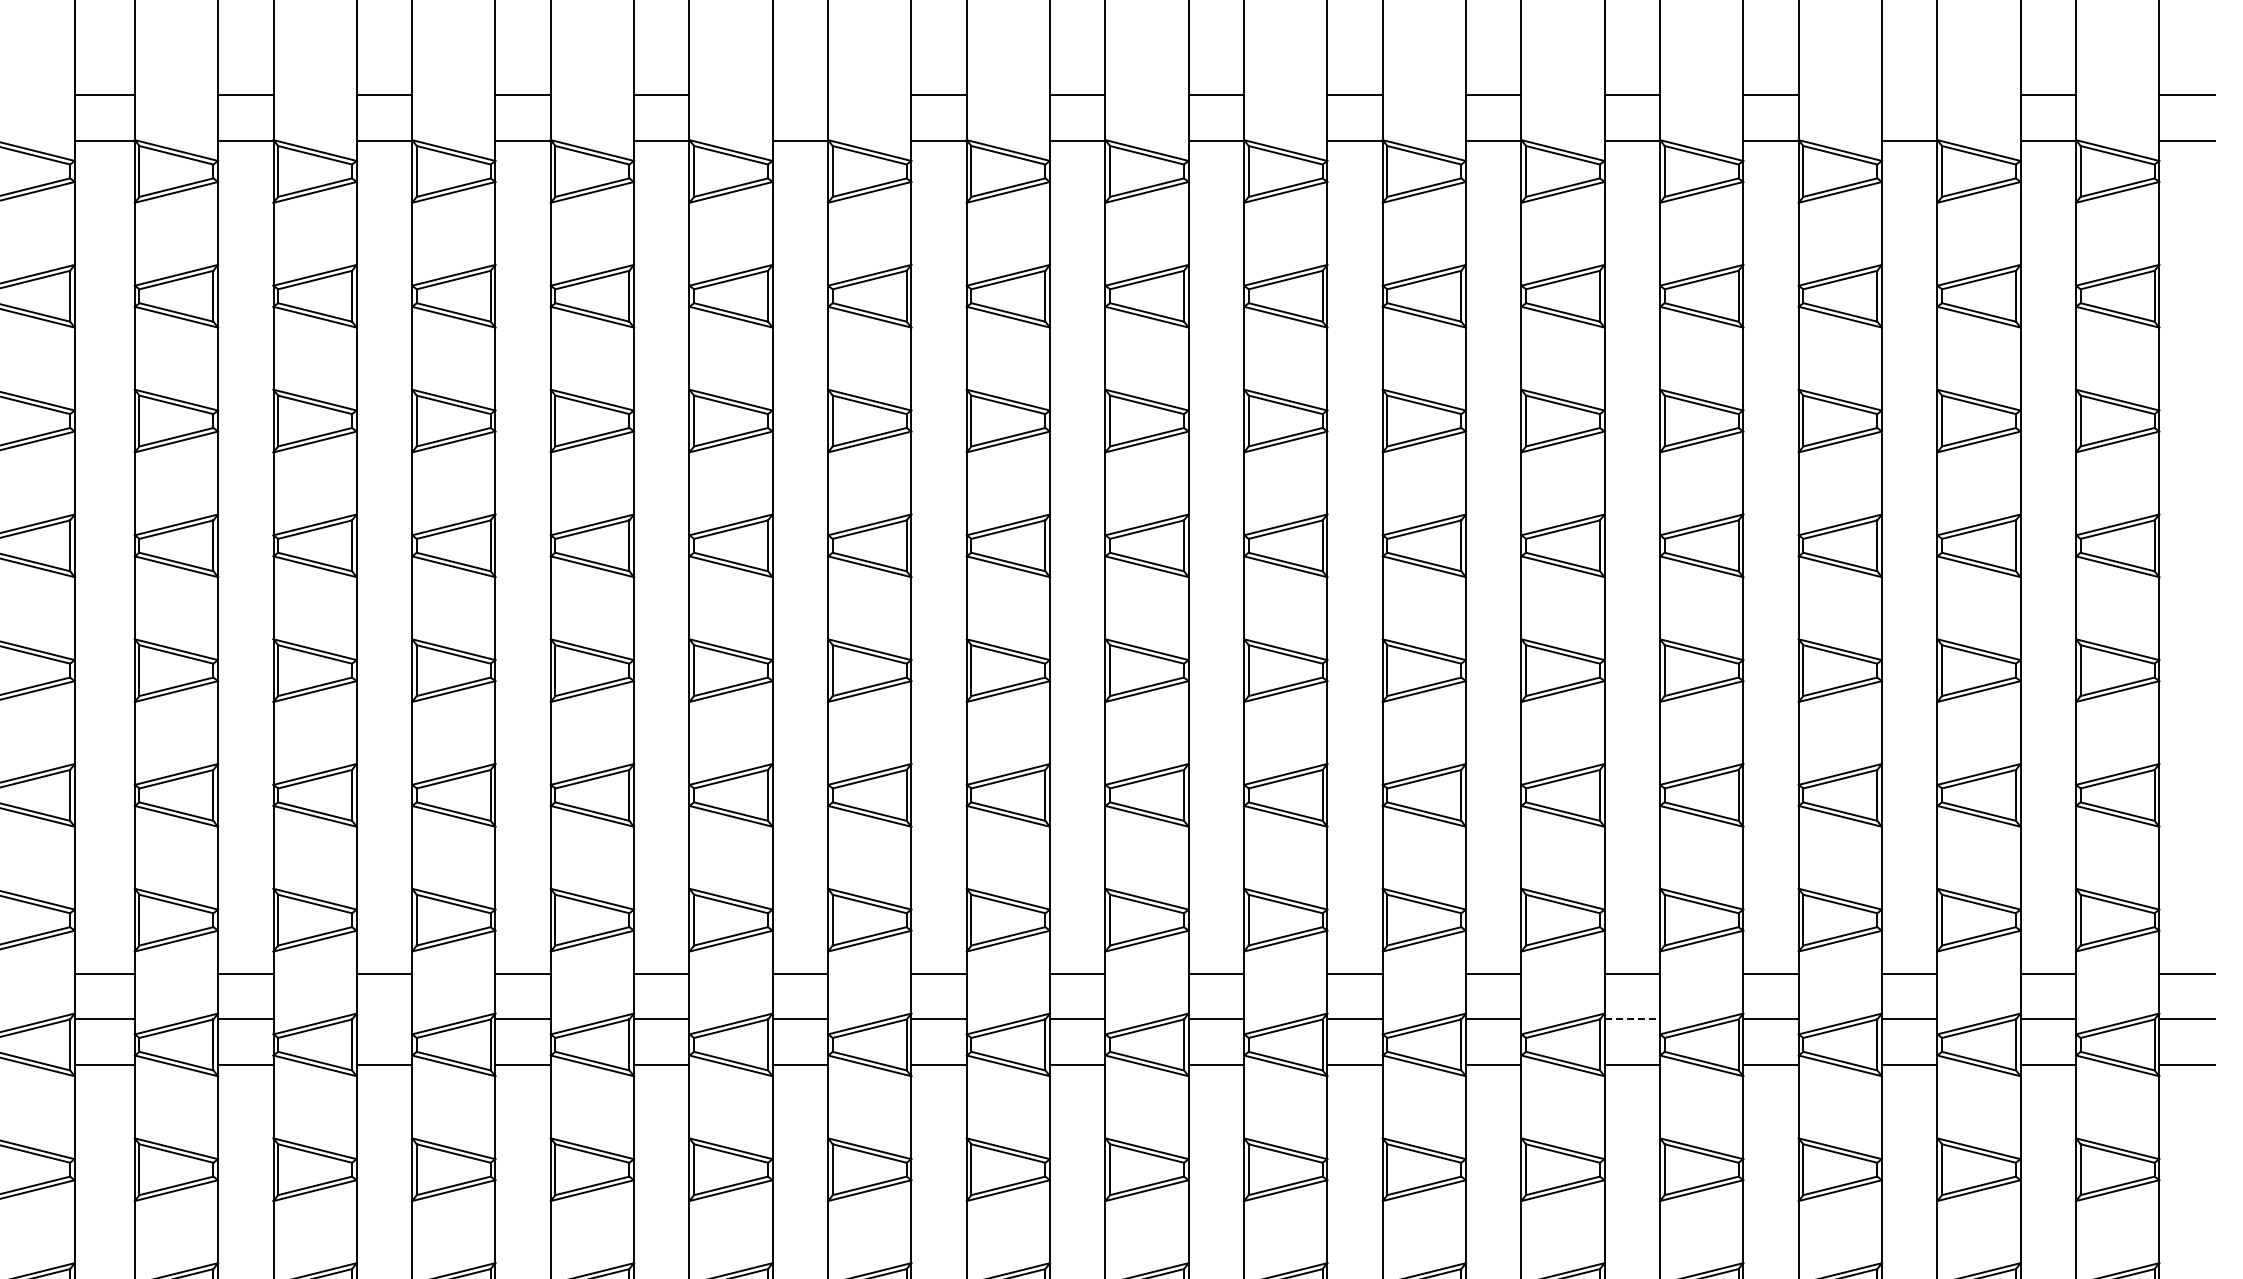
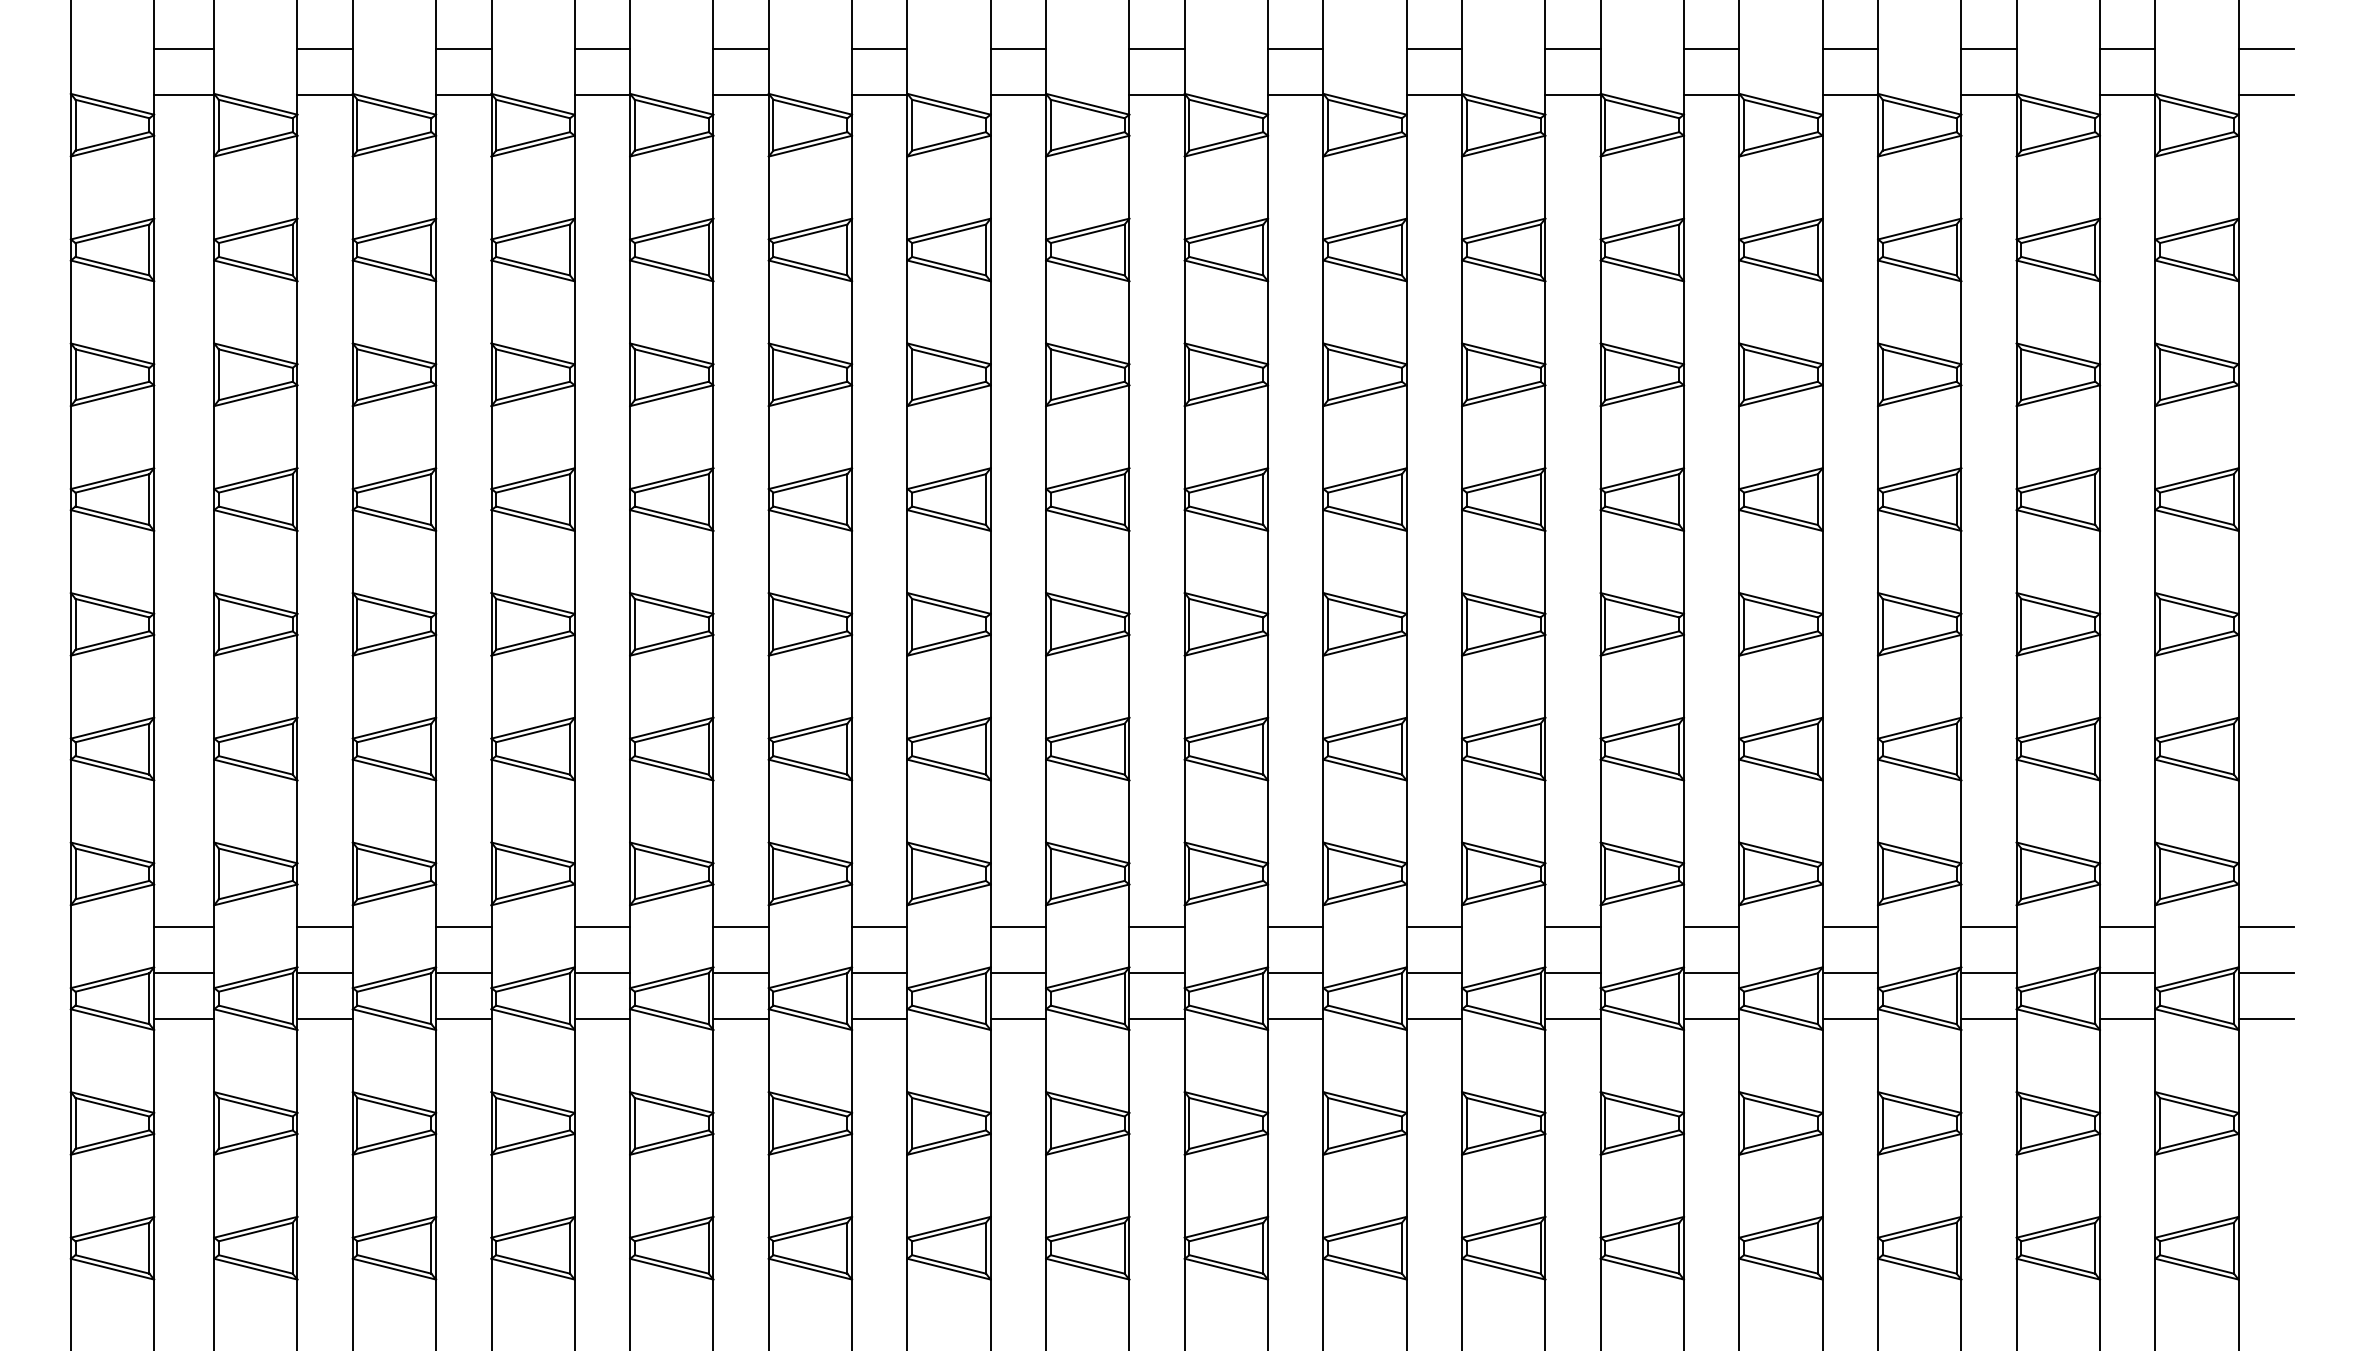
line: (800, 94) -> (879, 48), added
line: (1909, 94) -> (1988, 48), added
line: (384, 1019) -> (463, 973), added
line: (1632, 1019) -> (1711, 973), dashed -> solid

